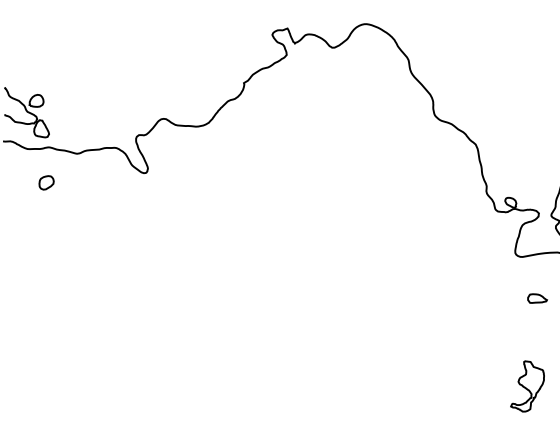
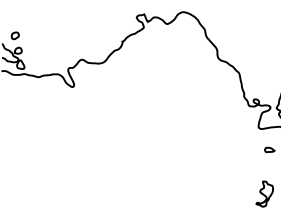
part: (44, 182) -> (14, 35), moved

